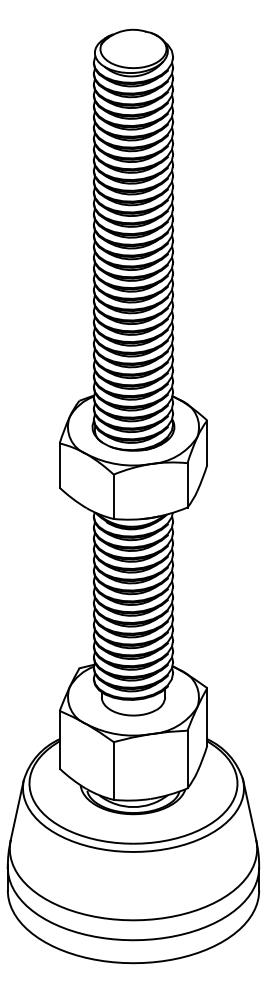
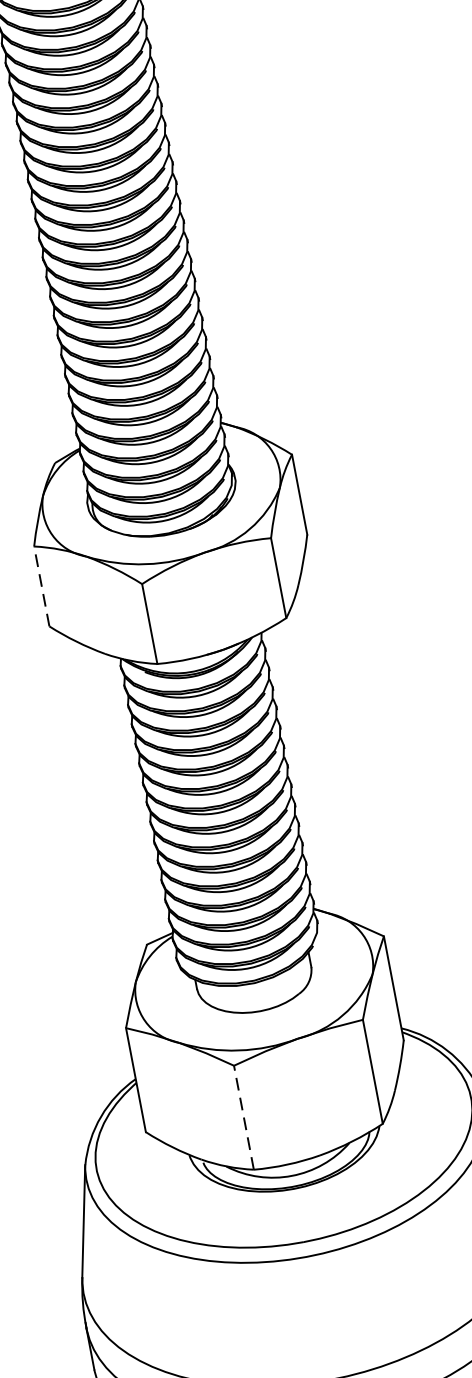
line: (59, 465) -> (41, 586), solid -> dashed
line: (113, 770) -> (243, 1116), solid -> dashed

